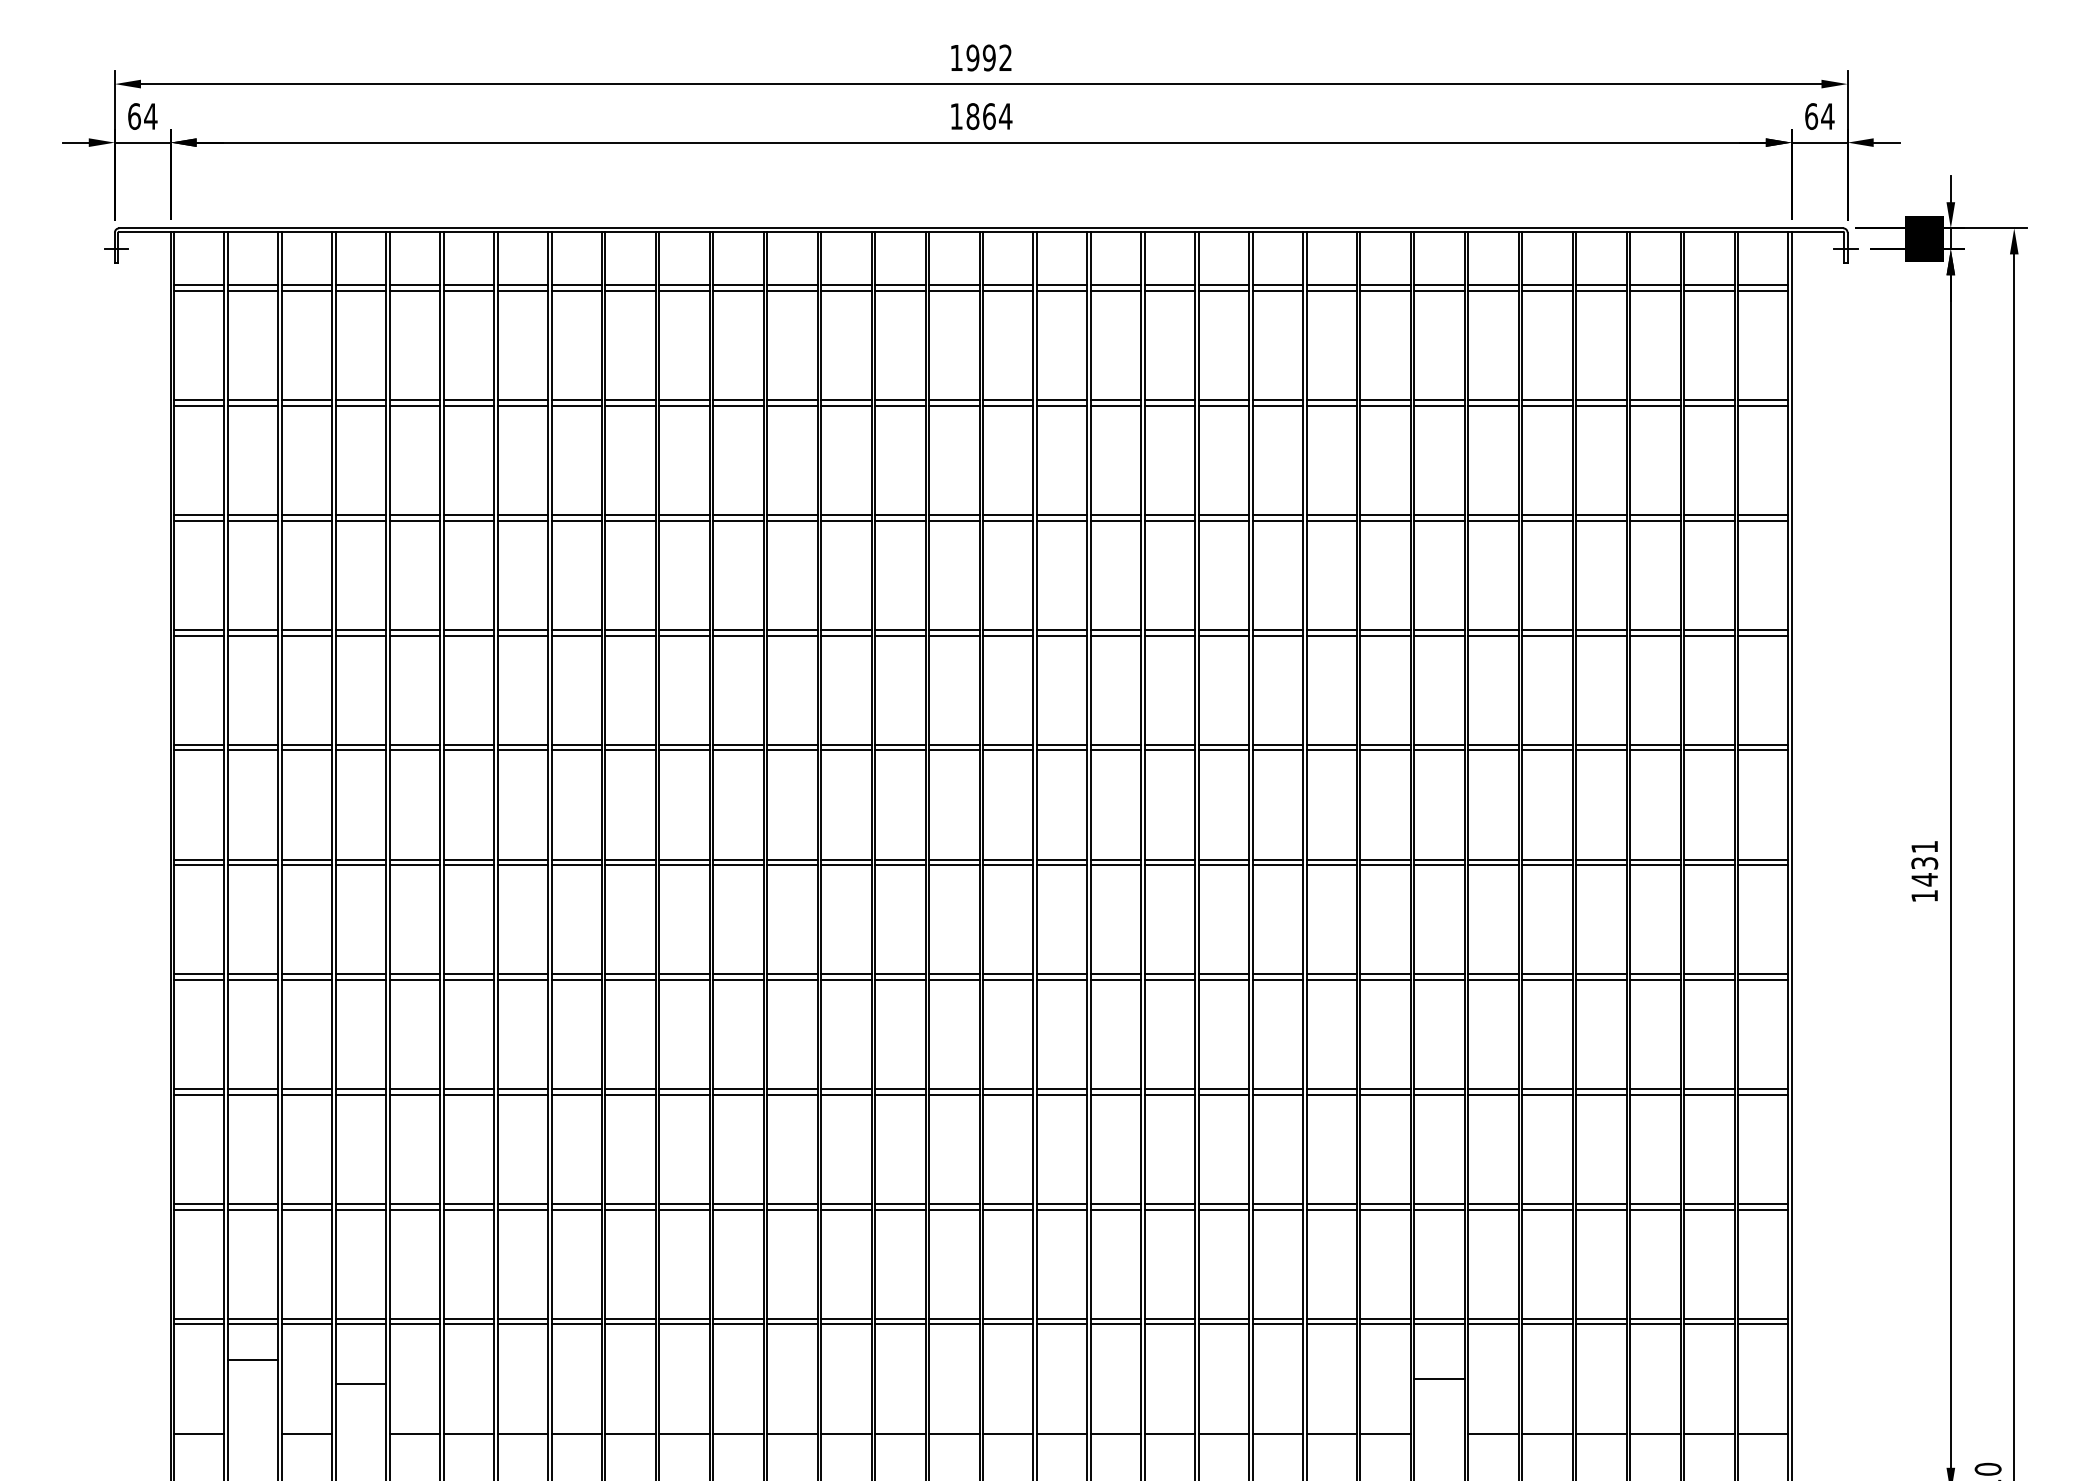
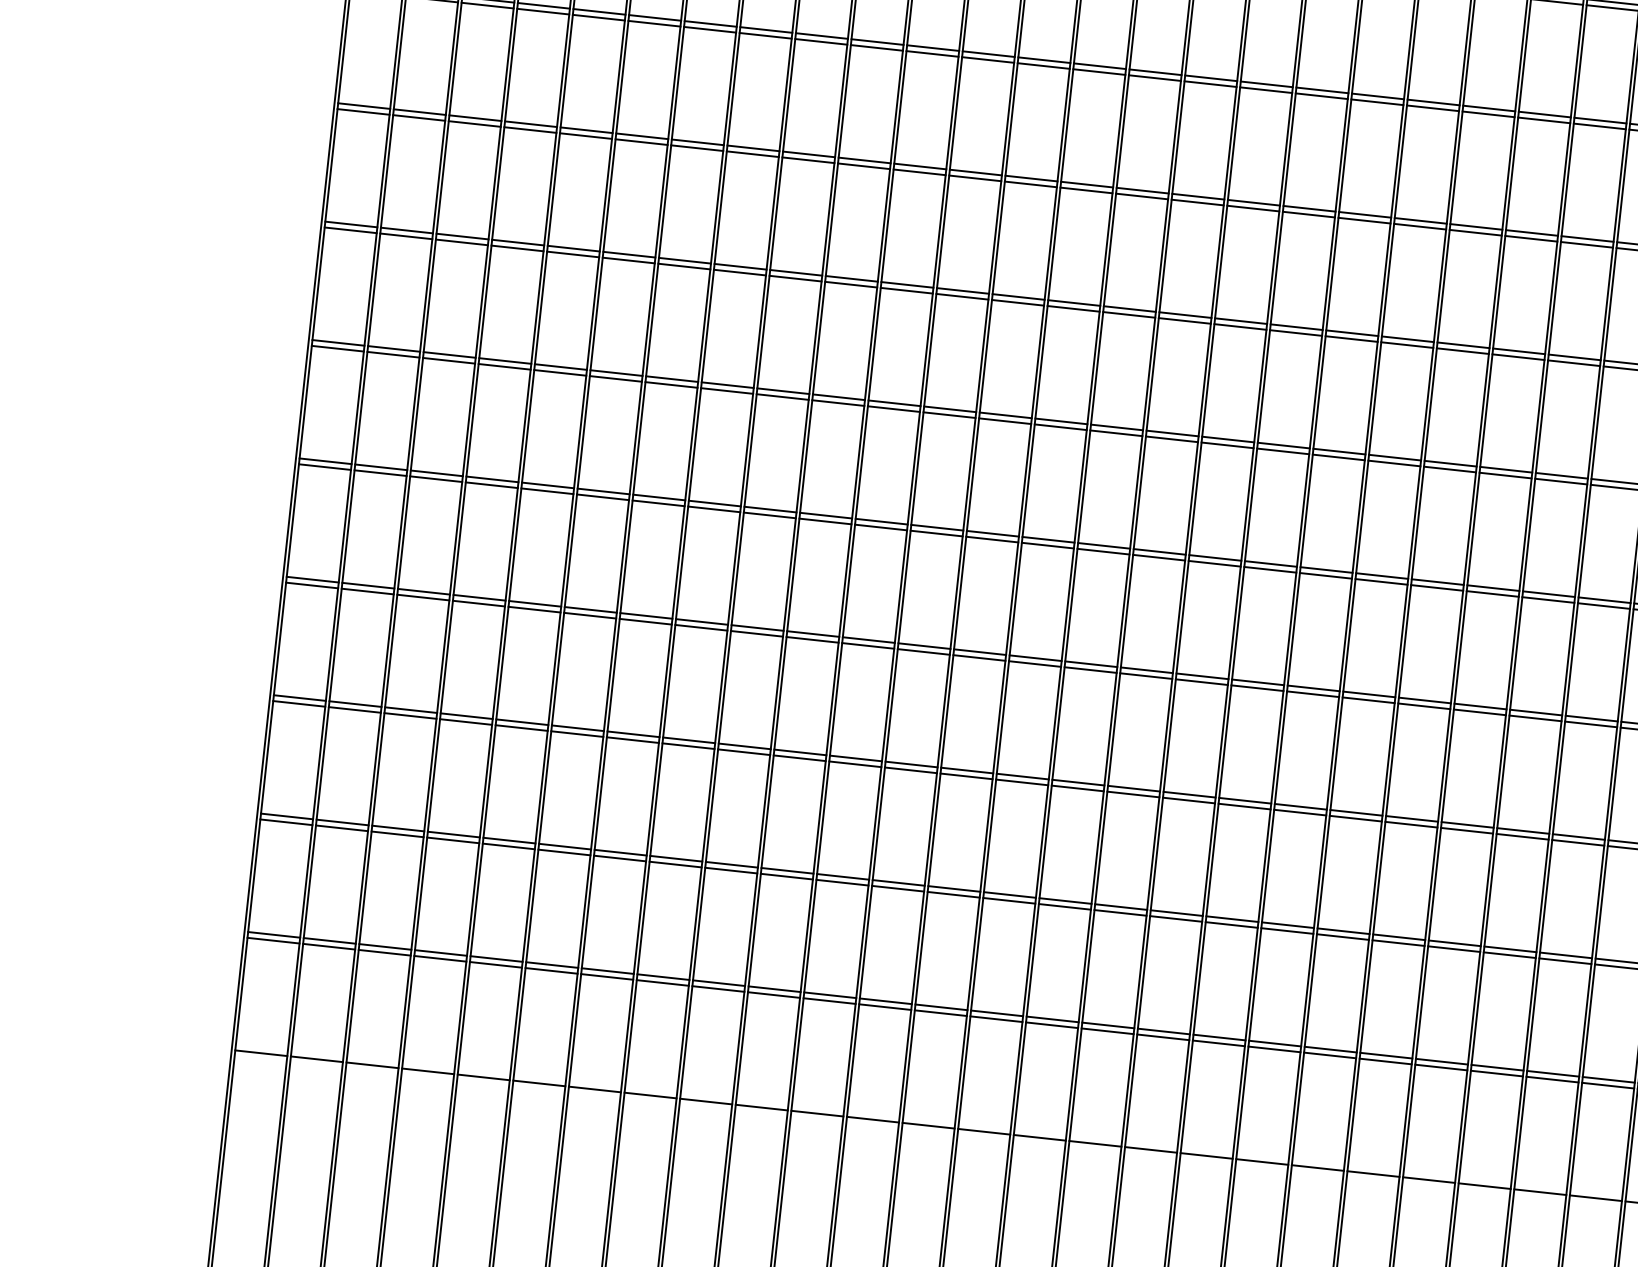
line: (252, 1359) -> (316, 1059), moved
line: (1439, 1378) -> (1540, 1192), moved
line: (360, 1383) -> (427, 1071), moved

